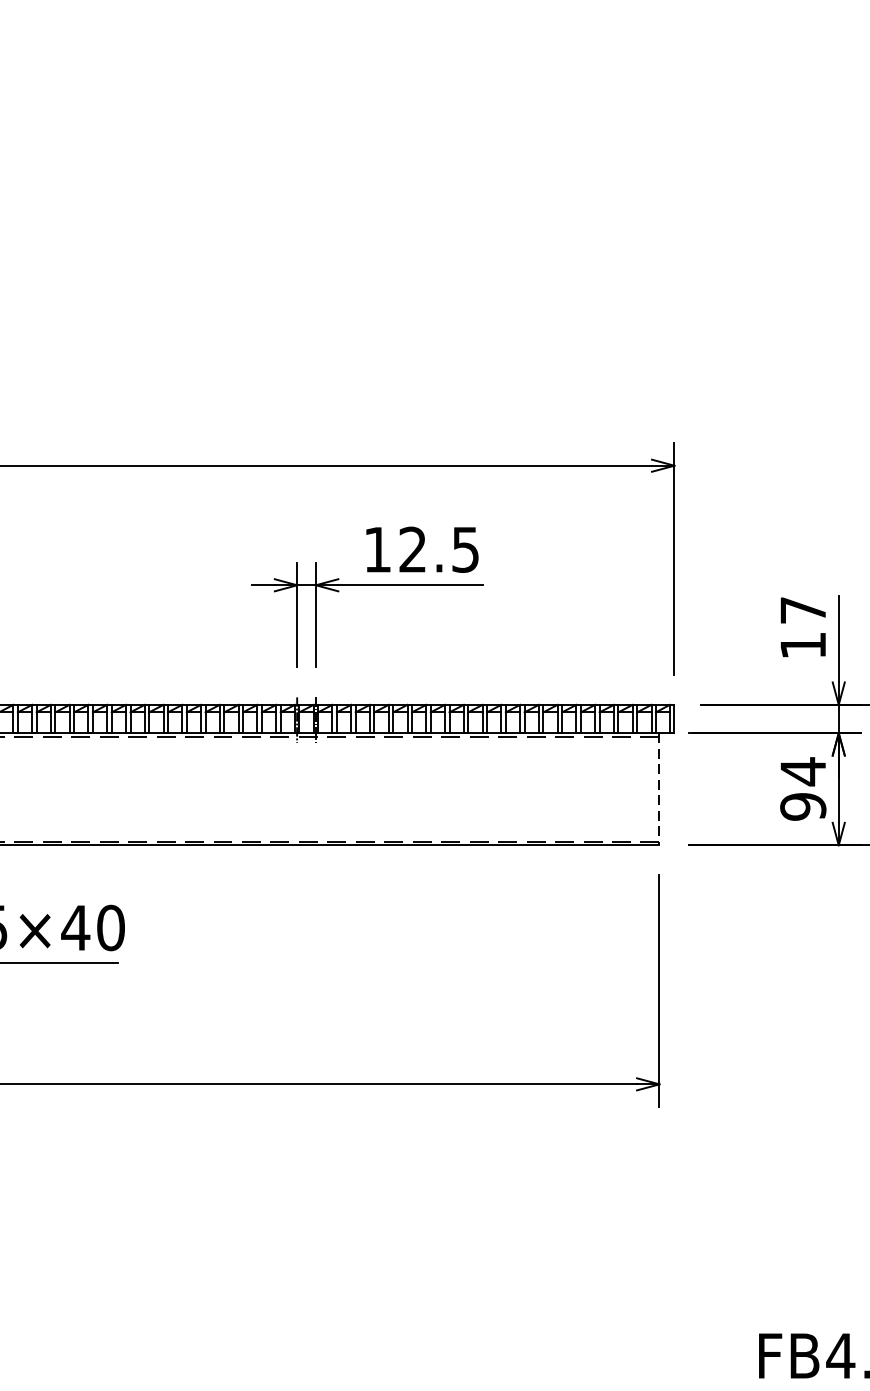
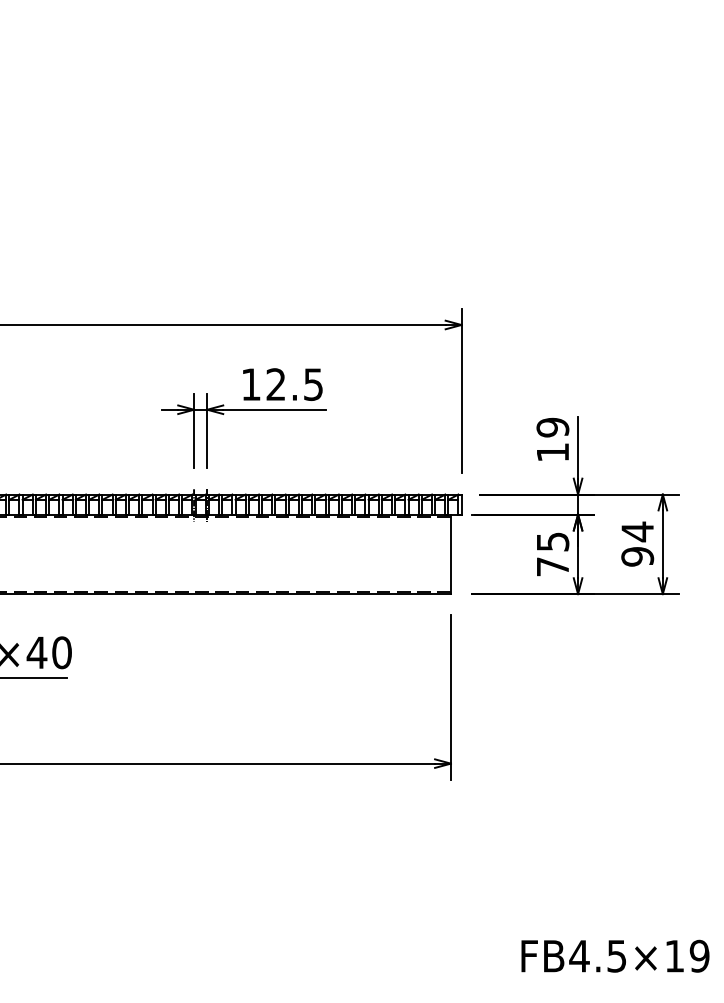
text: (802, 610) -> (552, 427), 17 -> 19
text: (802, 787) -> (552, 553), 94 -> 75
line: (658, 789) -> (450, 554), dashed -> solid

